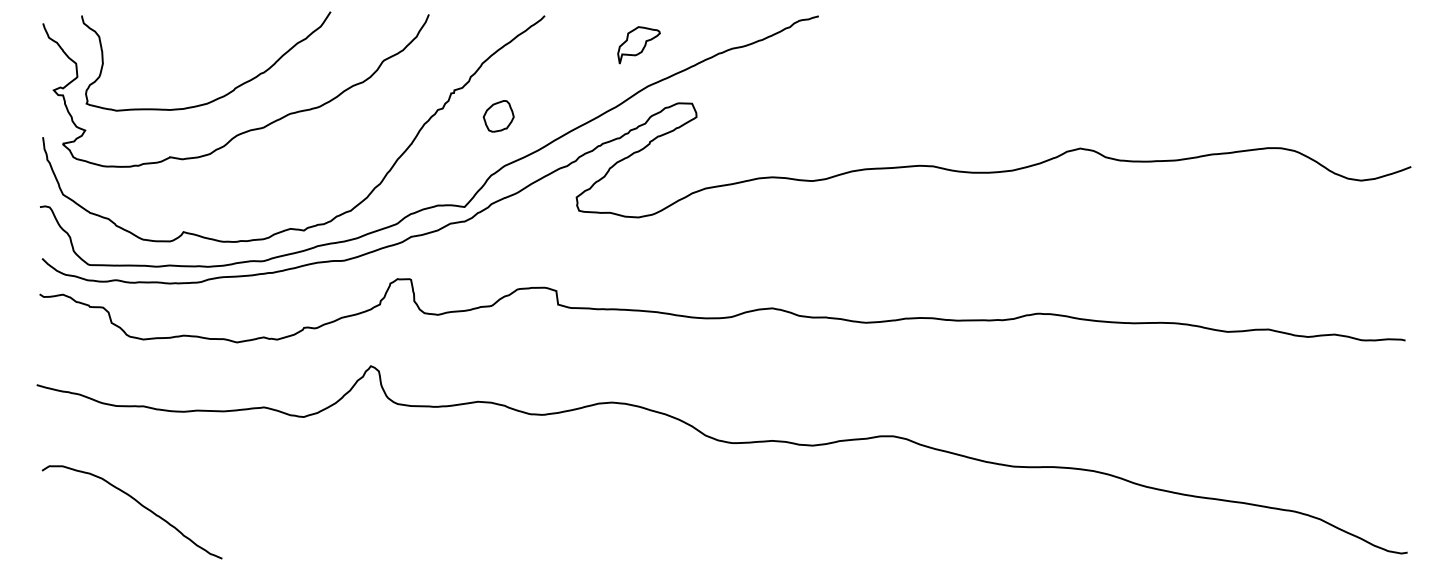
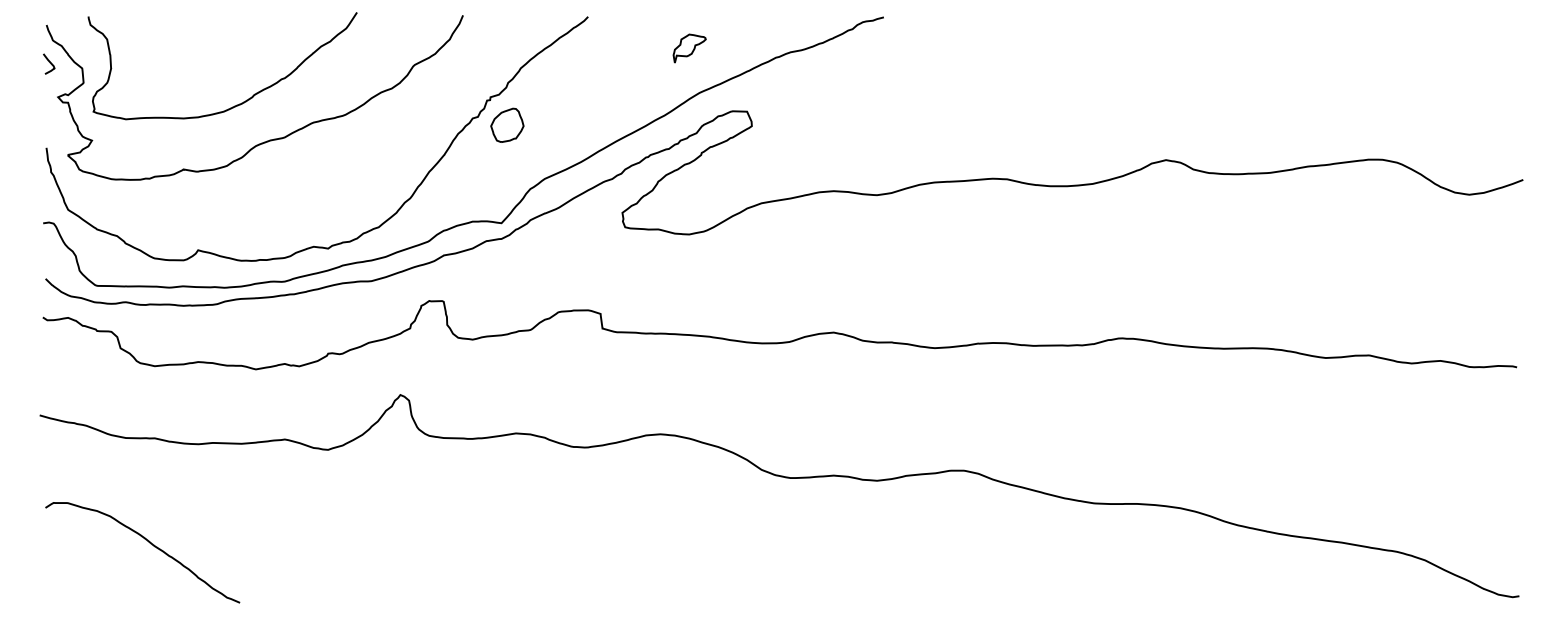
part: (638, 45) -> (689, 48), size x0.71
curve: (45, 59) -> (49, 63), added
part: (498, 115) -> (507, 124), moved

